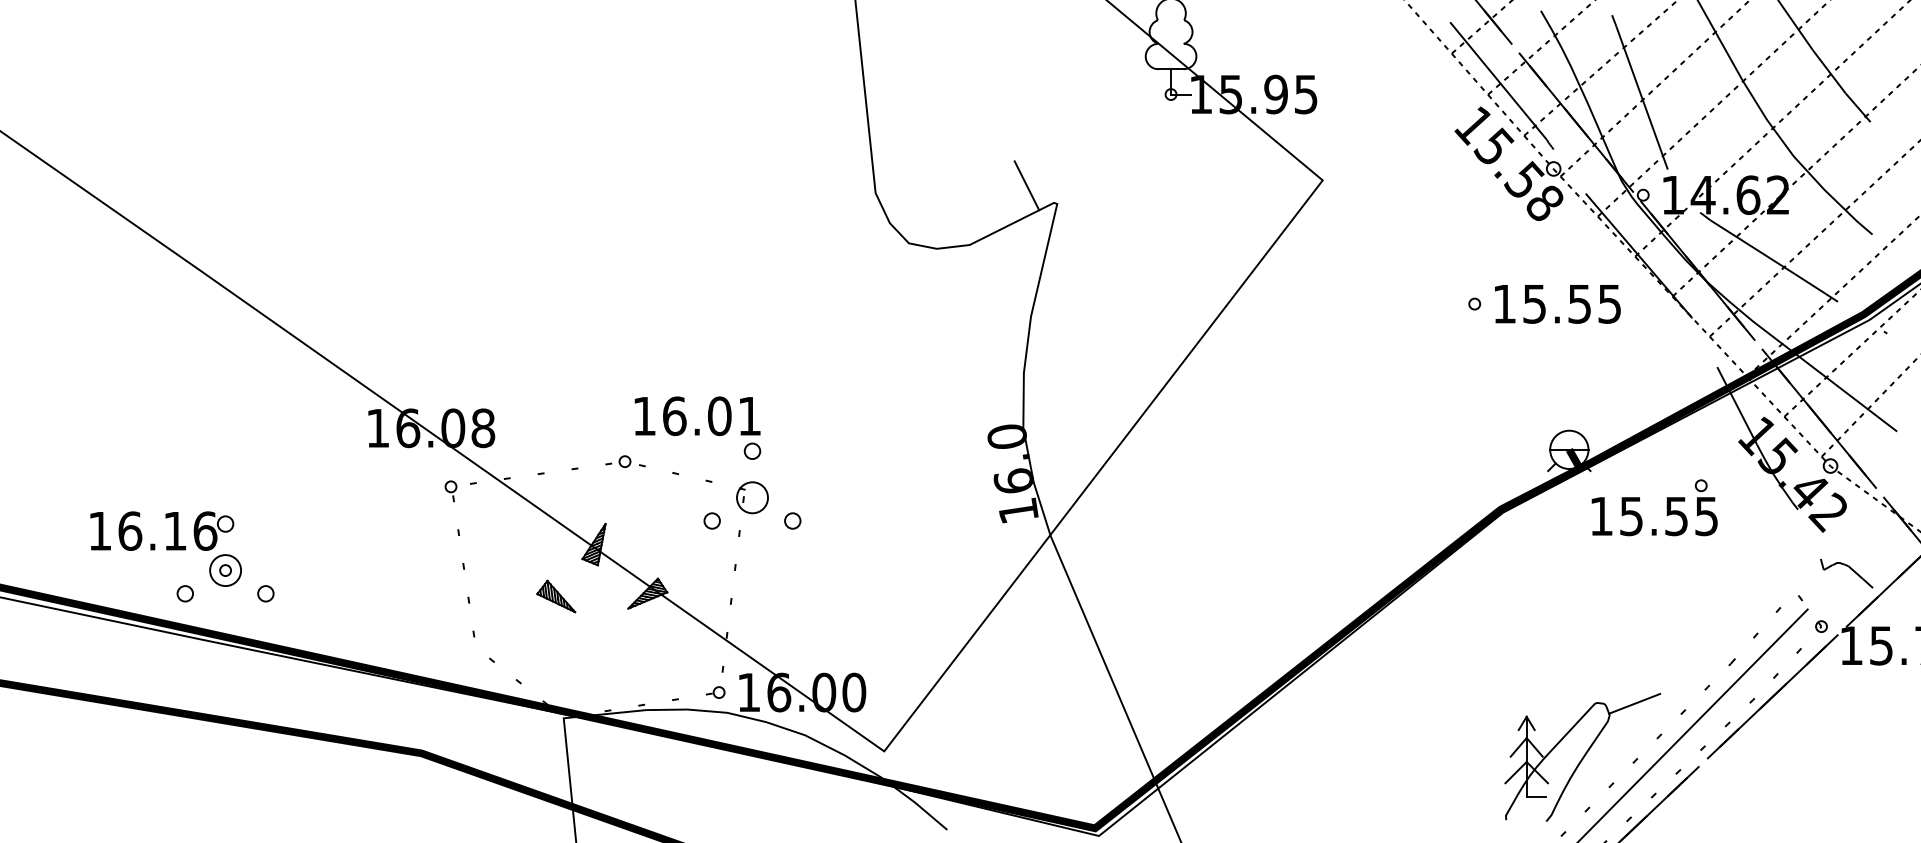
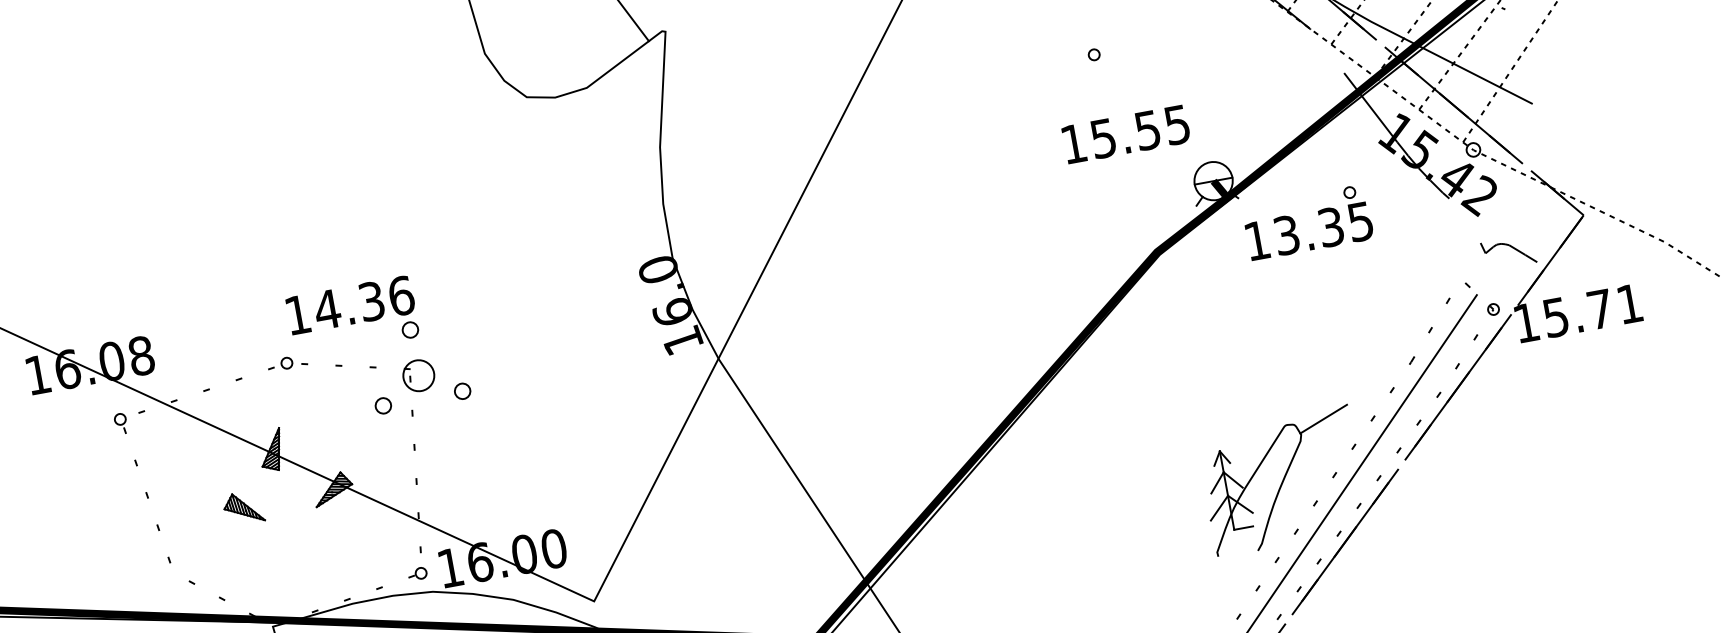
text: (1557, 304) -> (1125, 134), moved
text: (711, 416) -> (363, 303), 16.01 -> 14.36
text: (1653, 515) -> (1308, 230), 15.55 -> 13.35

